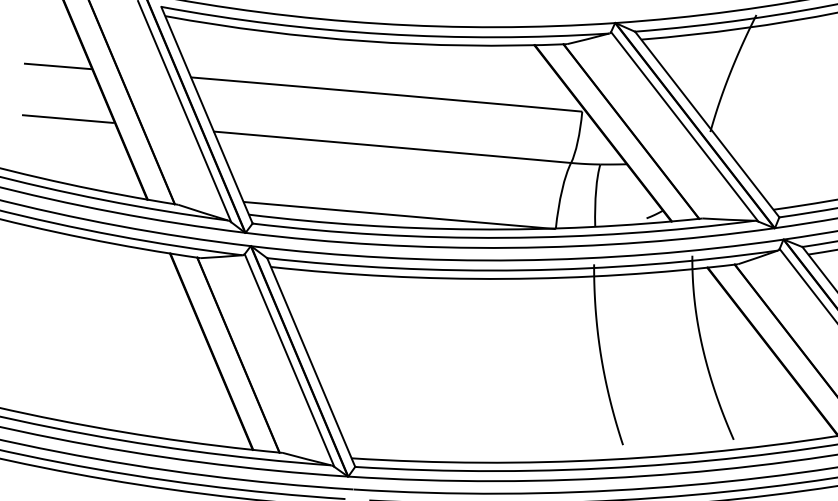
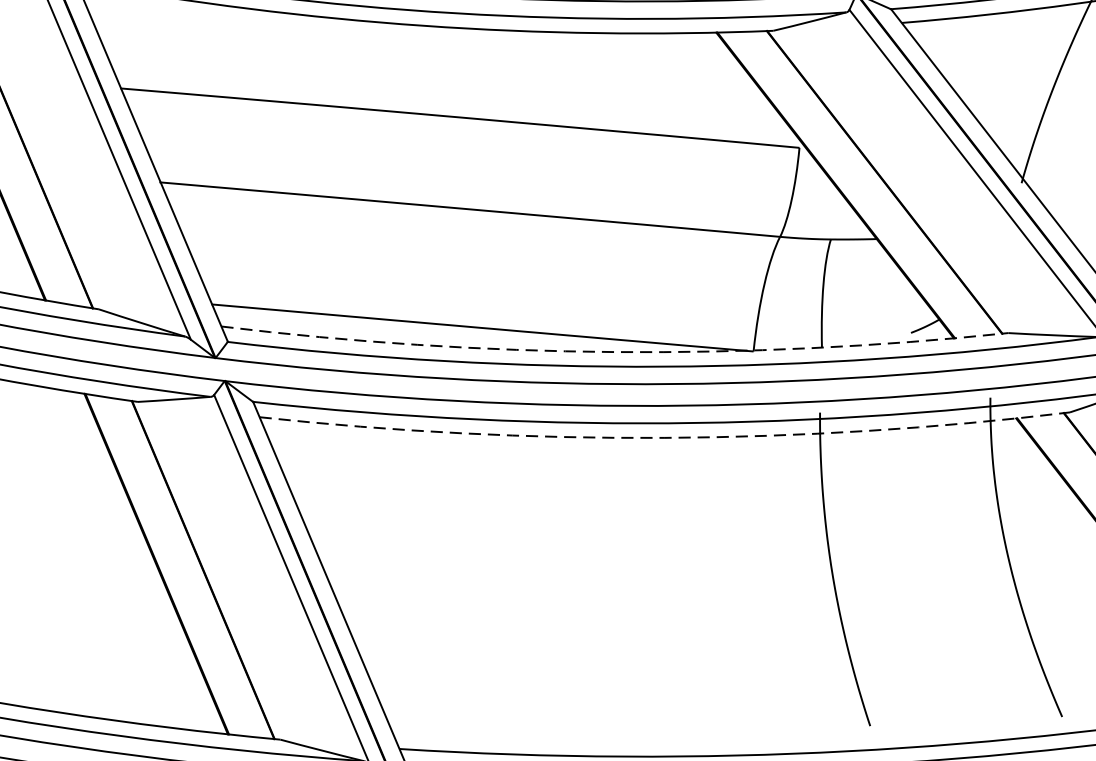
arc: (475, 229) -> (614, 352), solid -> dashed
arc: (504, 278) -> (664, 437), solid -> dashed

